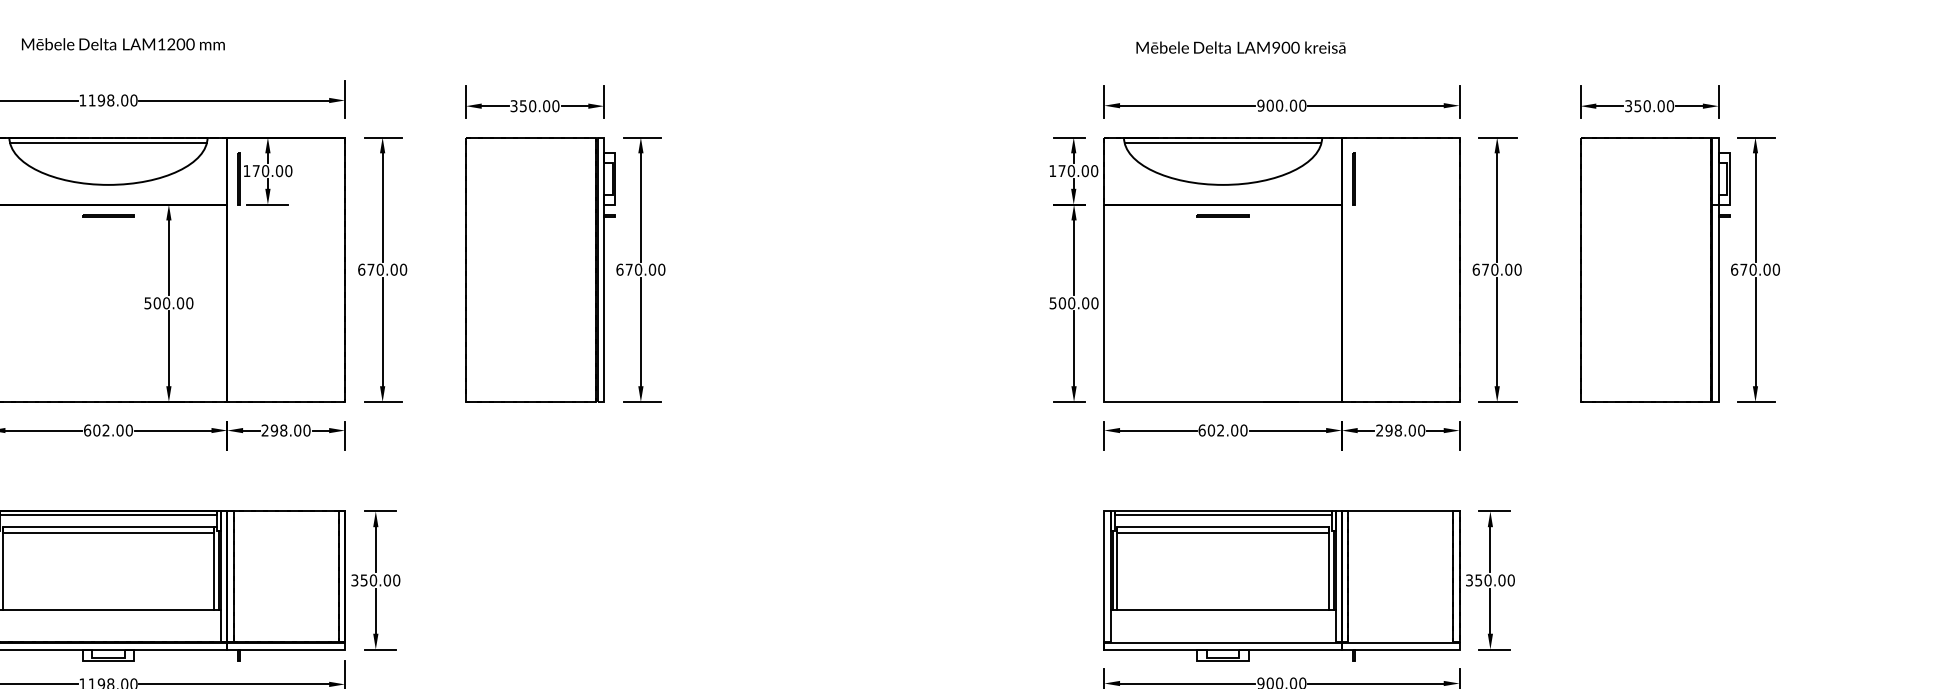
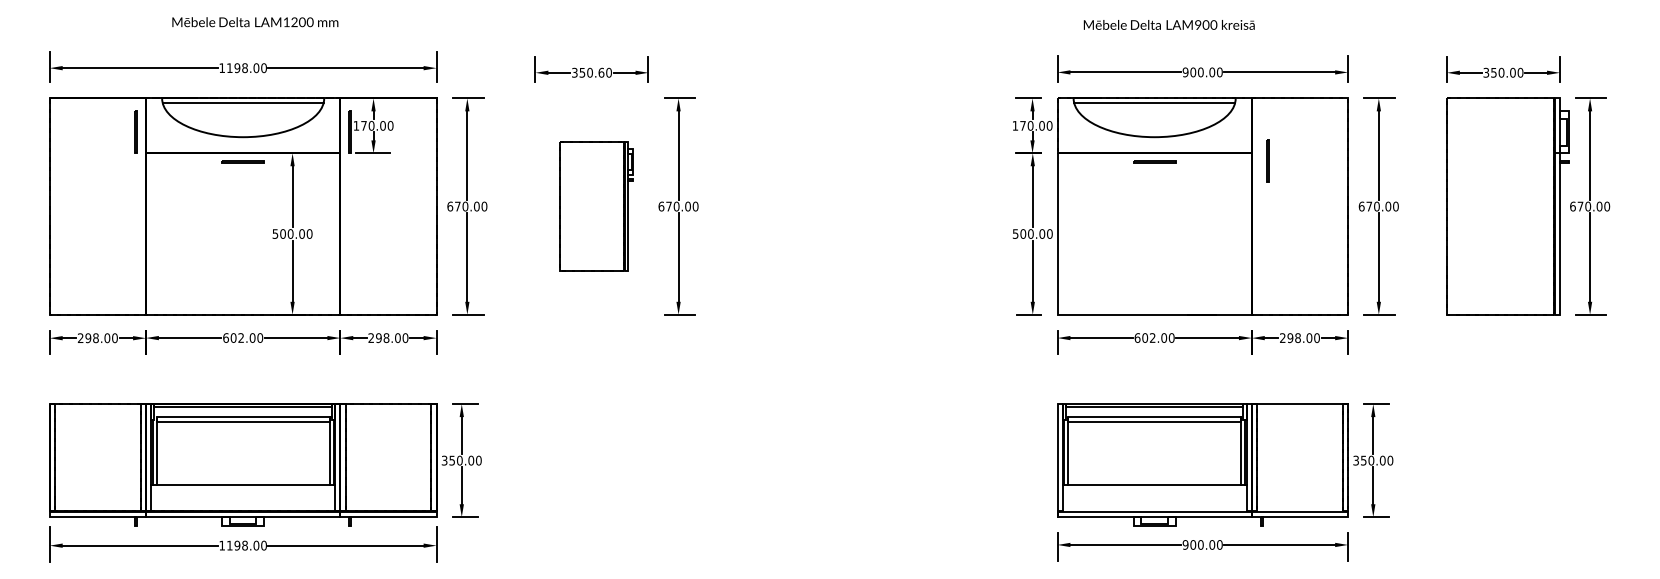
text: (546, 105) -> (601, 72), 350.00 -> 350.60
line: (1353, 177) -> (1267, 160), moved
part: (540, 269) -> (596, 206), size x0.6

